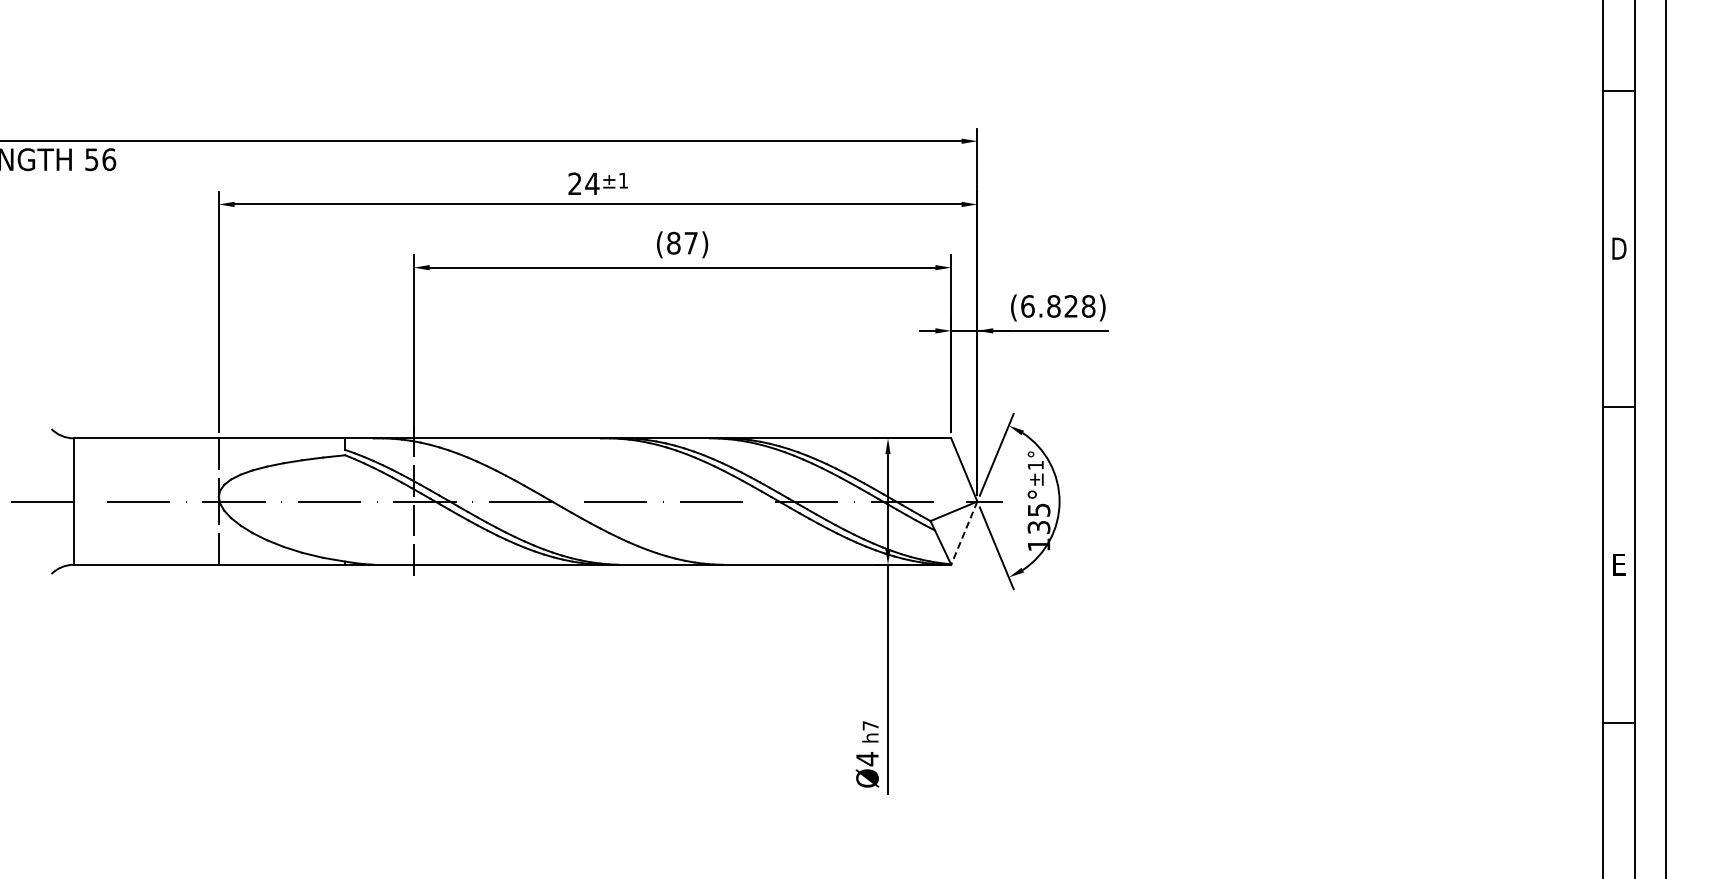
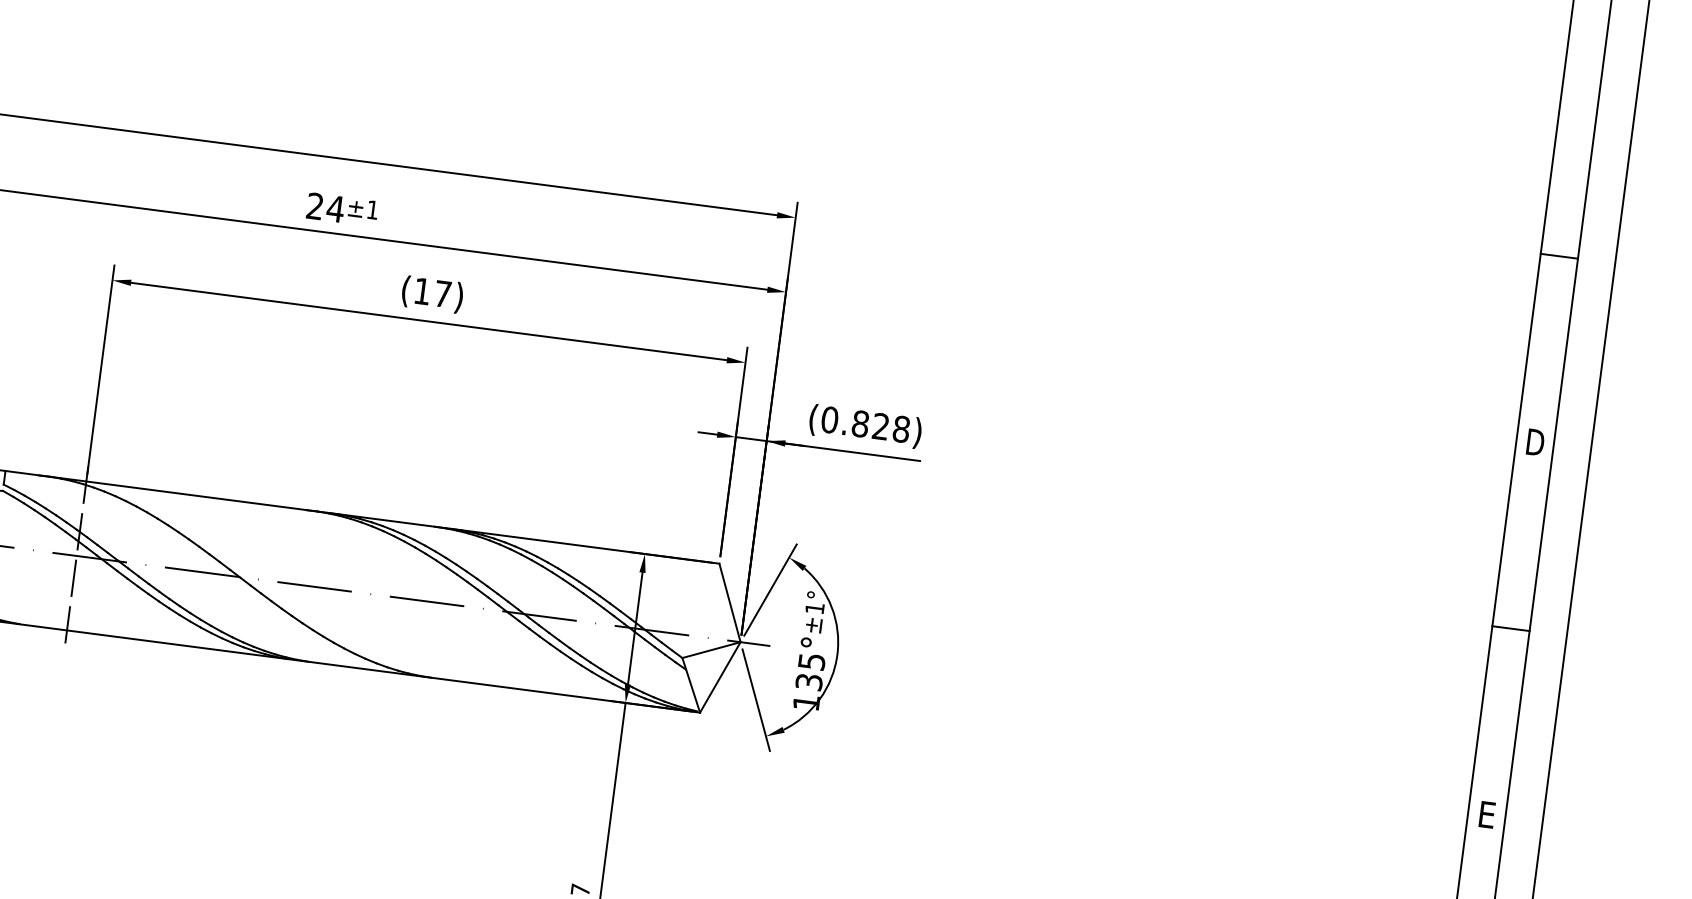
text: (673, 242) -> (422, 290), (87) -> (17)
text: (1027, 306) -> (829, 420), (6.828) -> (0.828)
line: (964, 533) -> (720, 677), dashed -> solid

